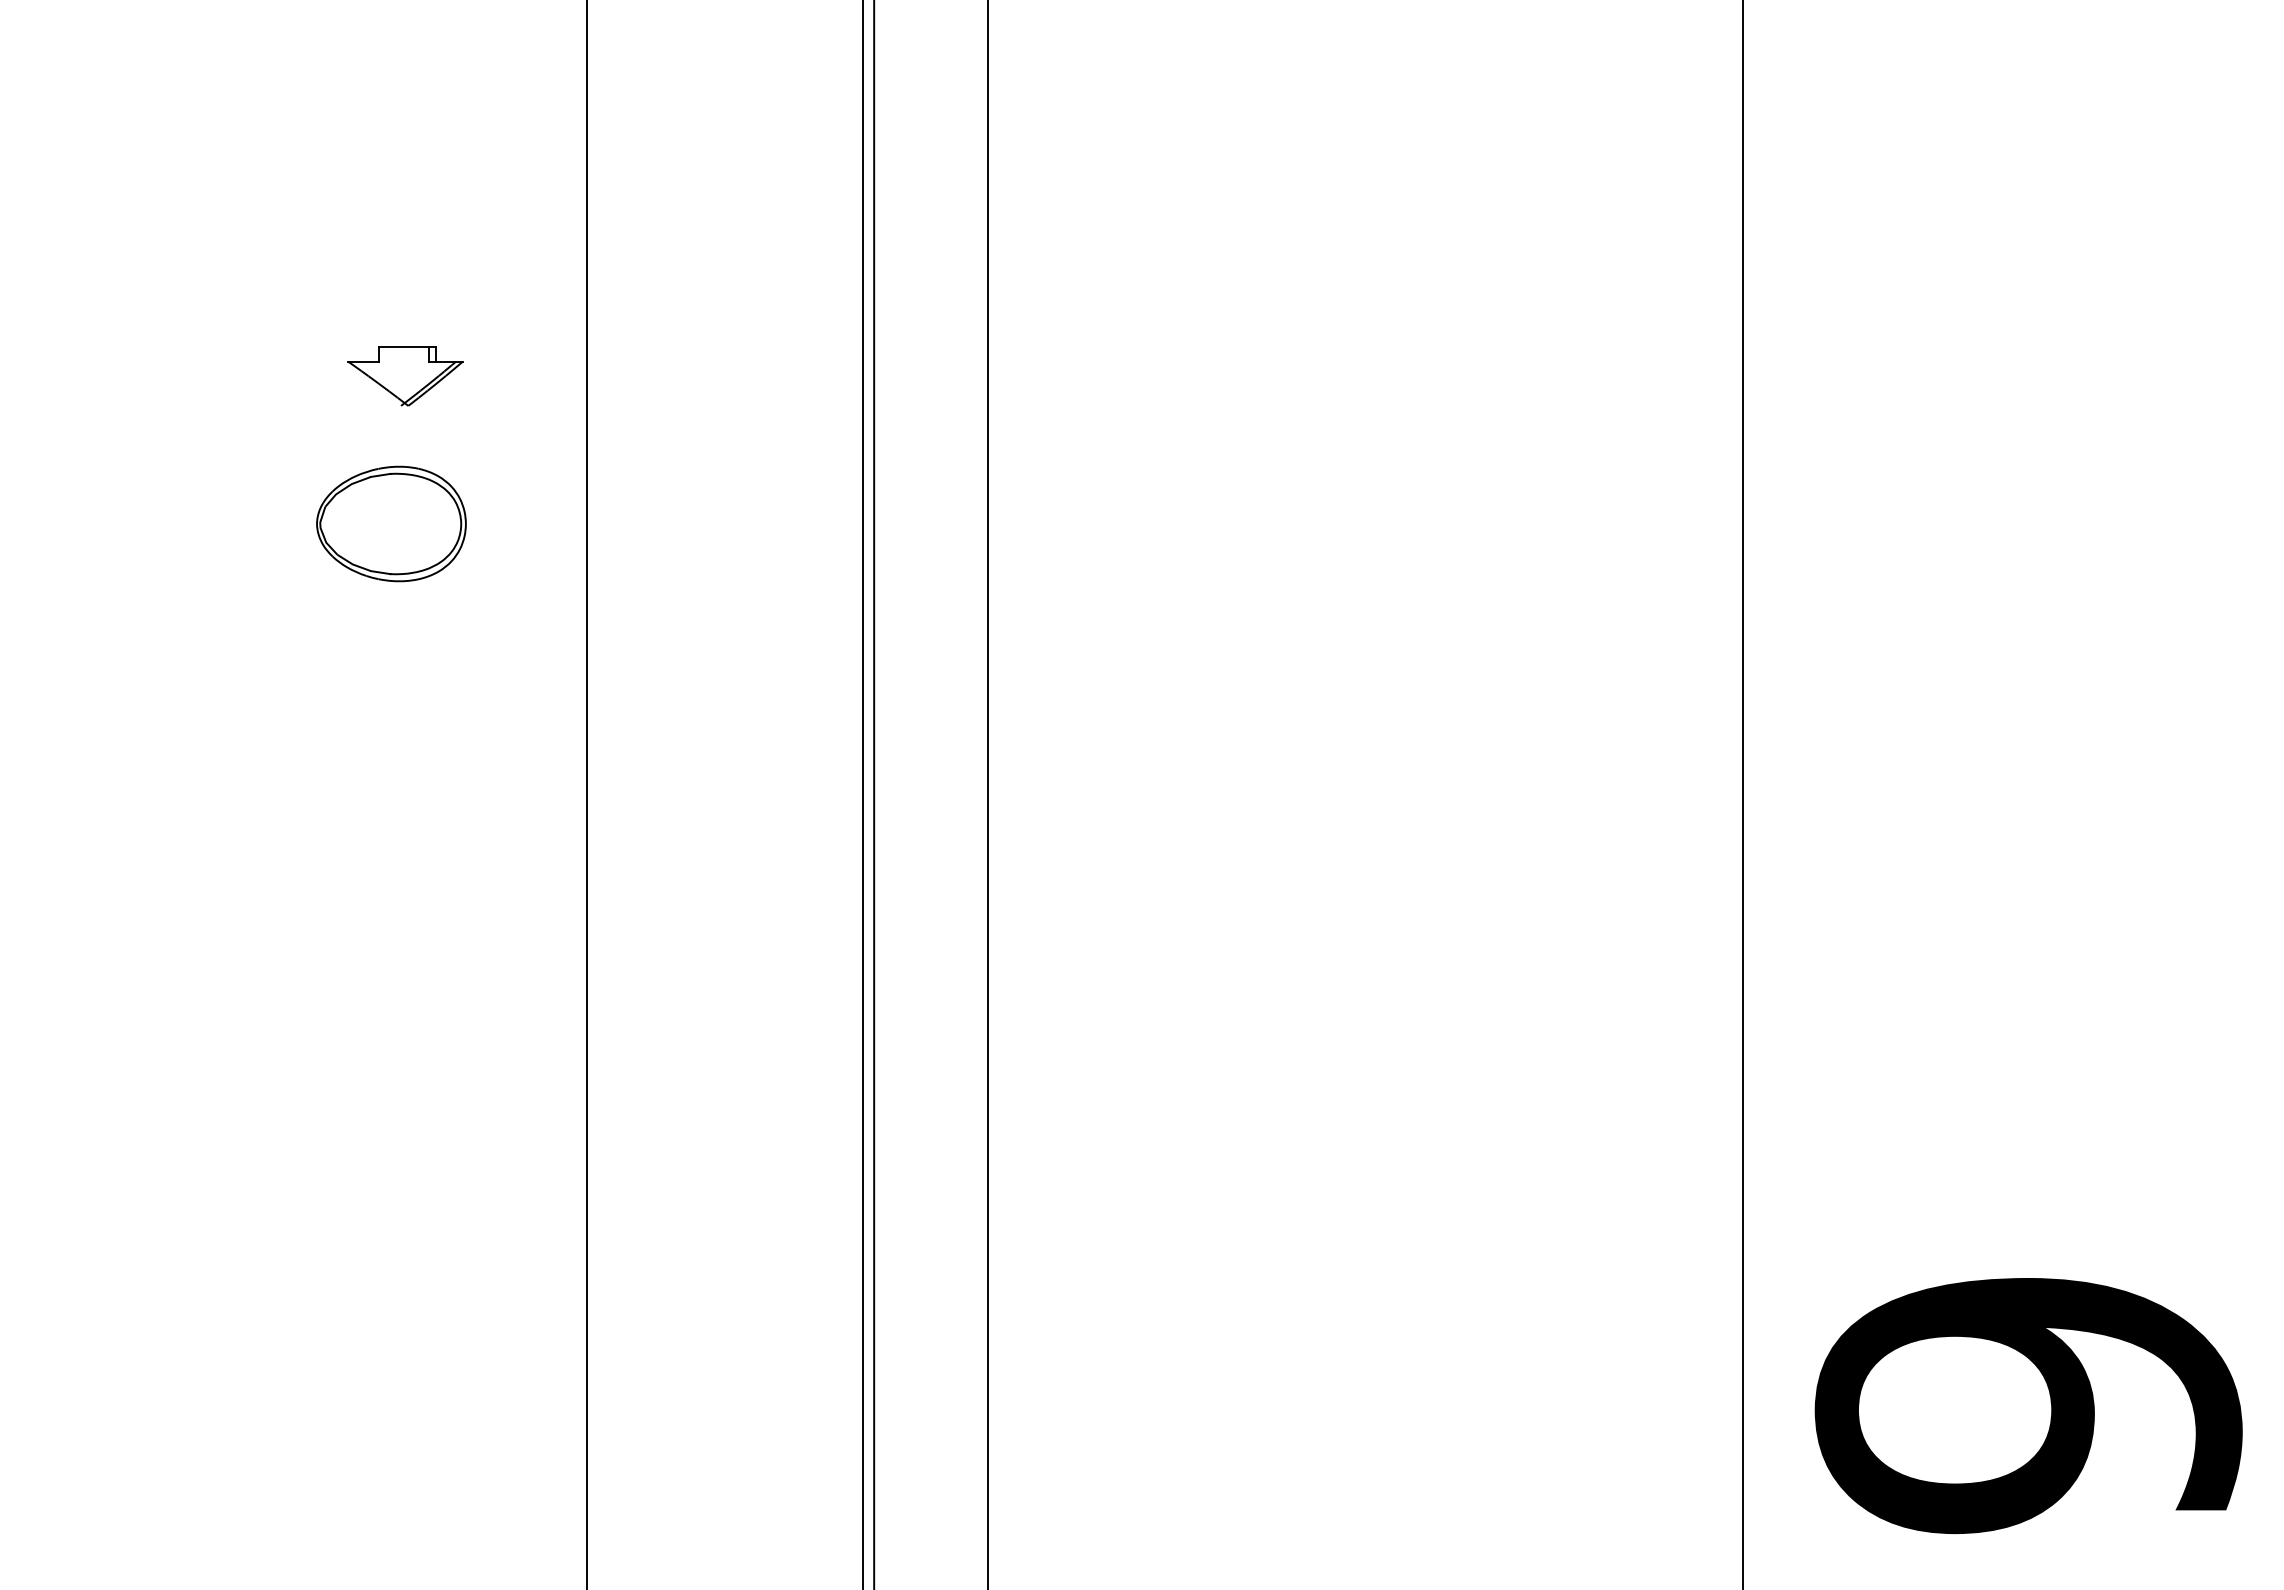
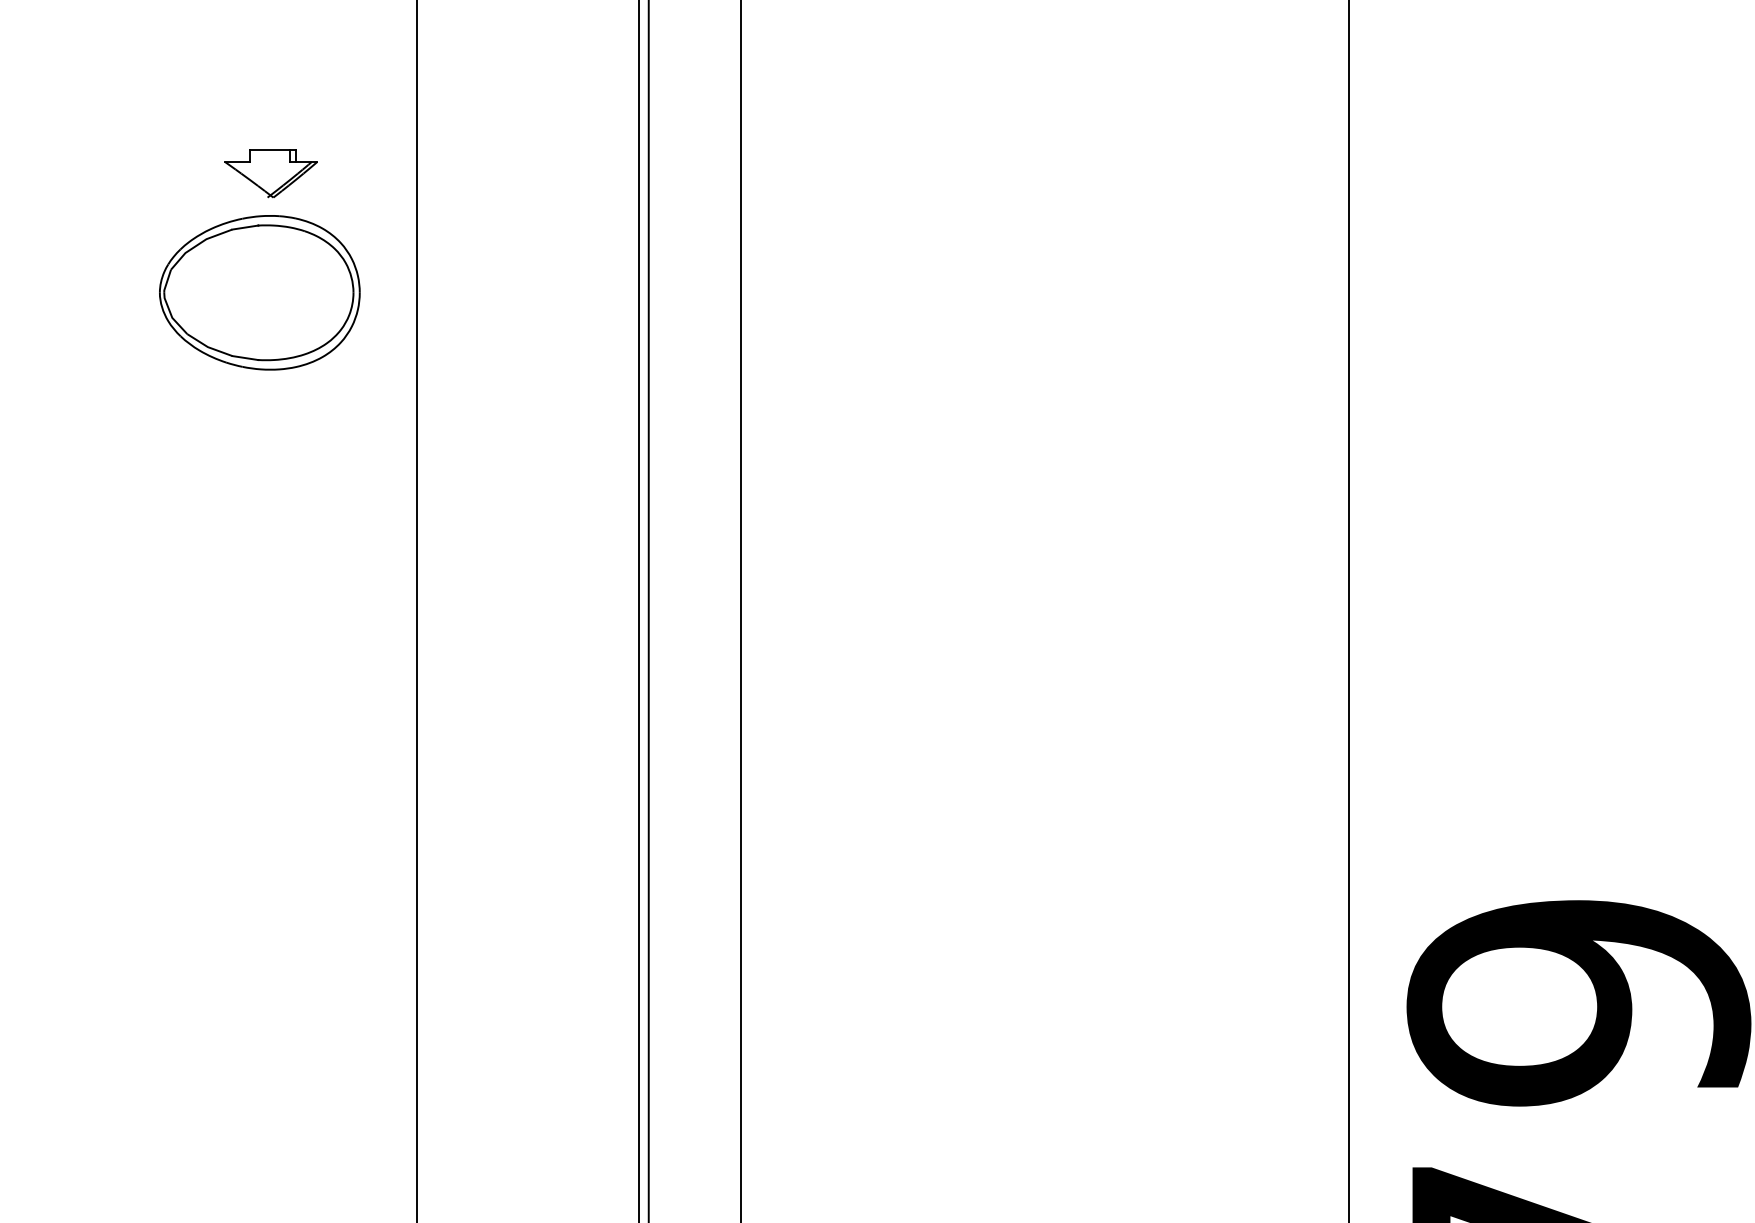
part: (391, 523) -> (259, 292), size x1.67

